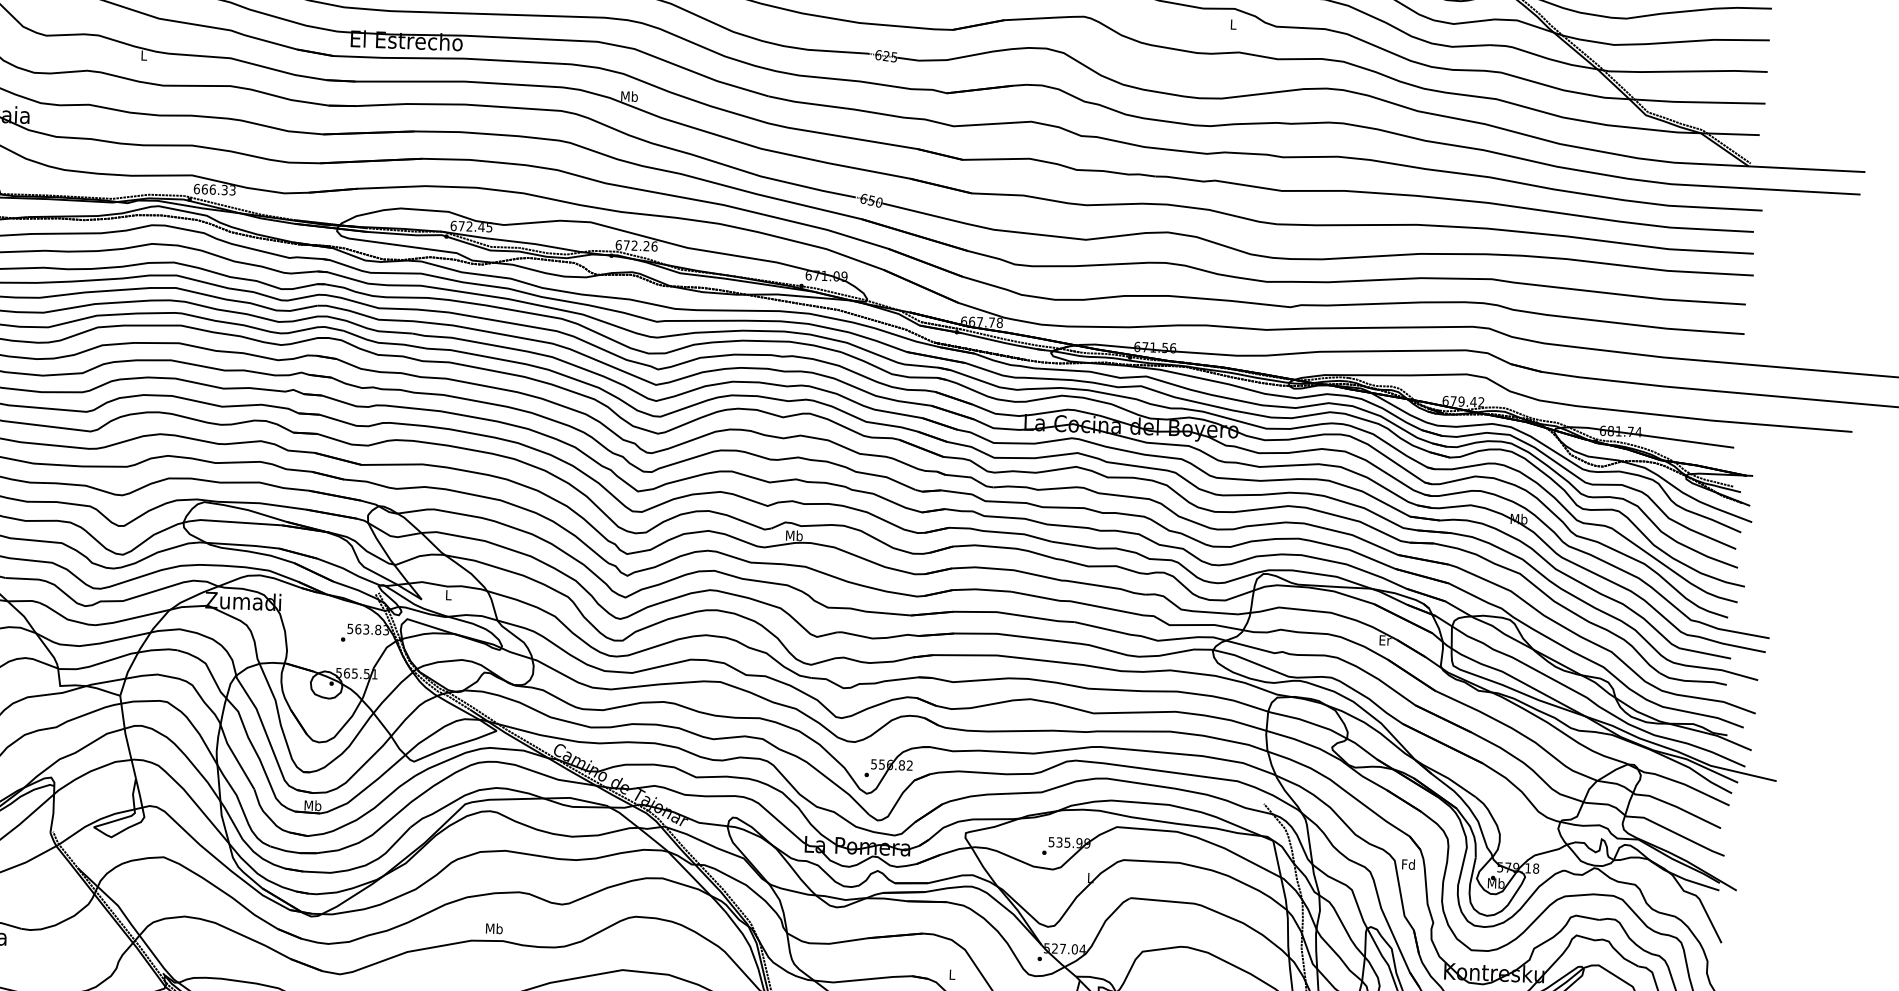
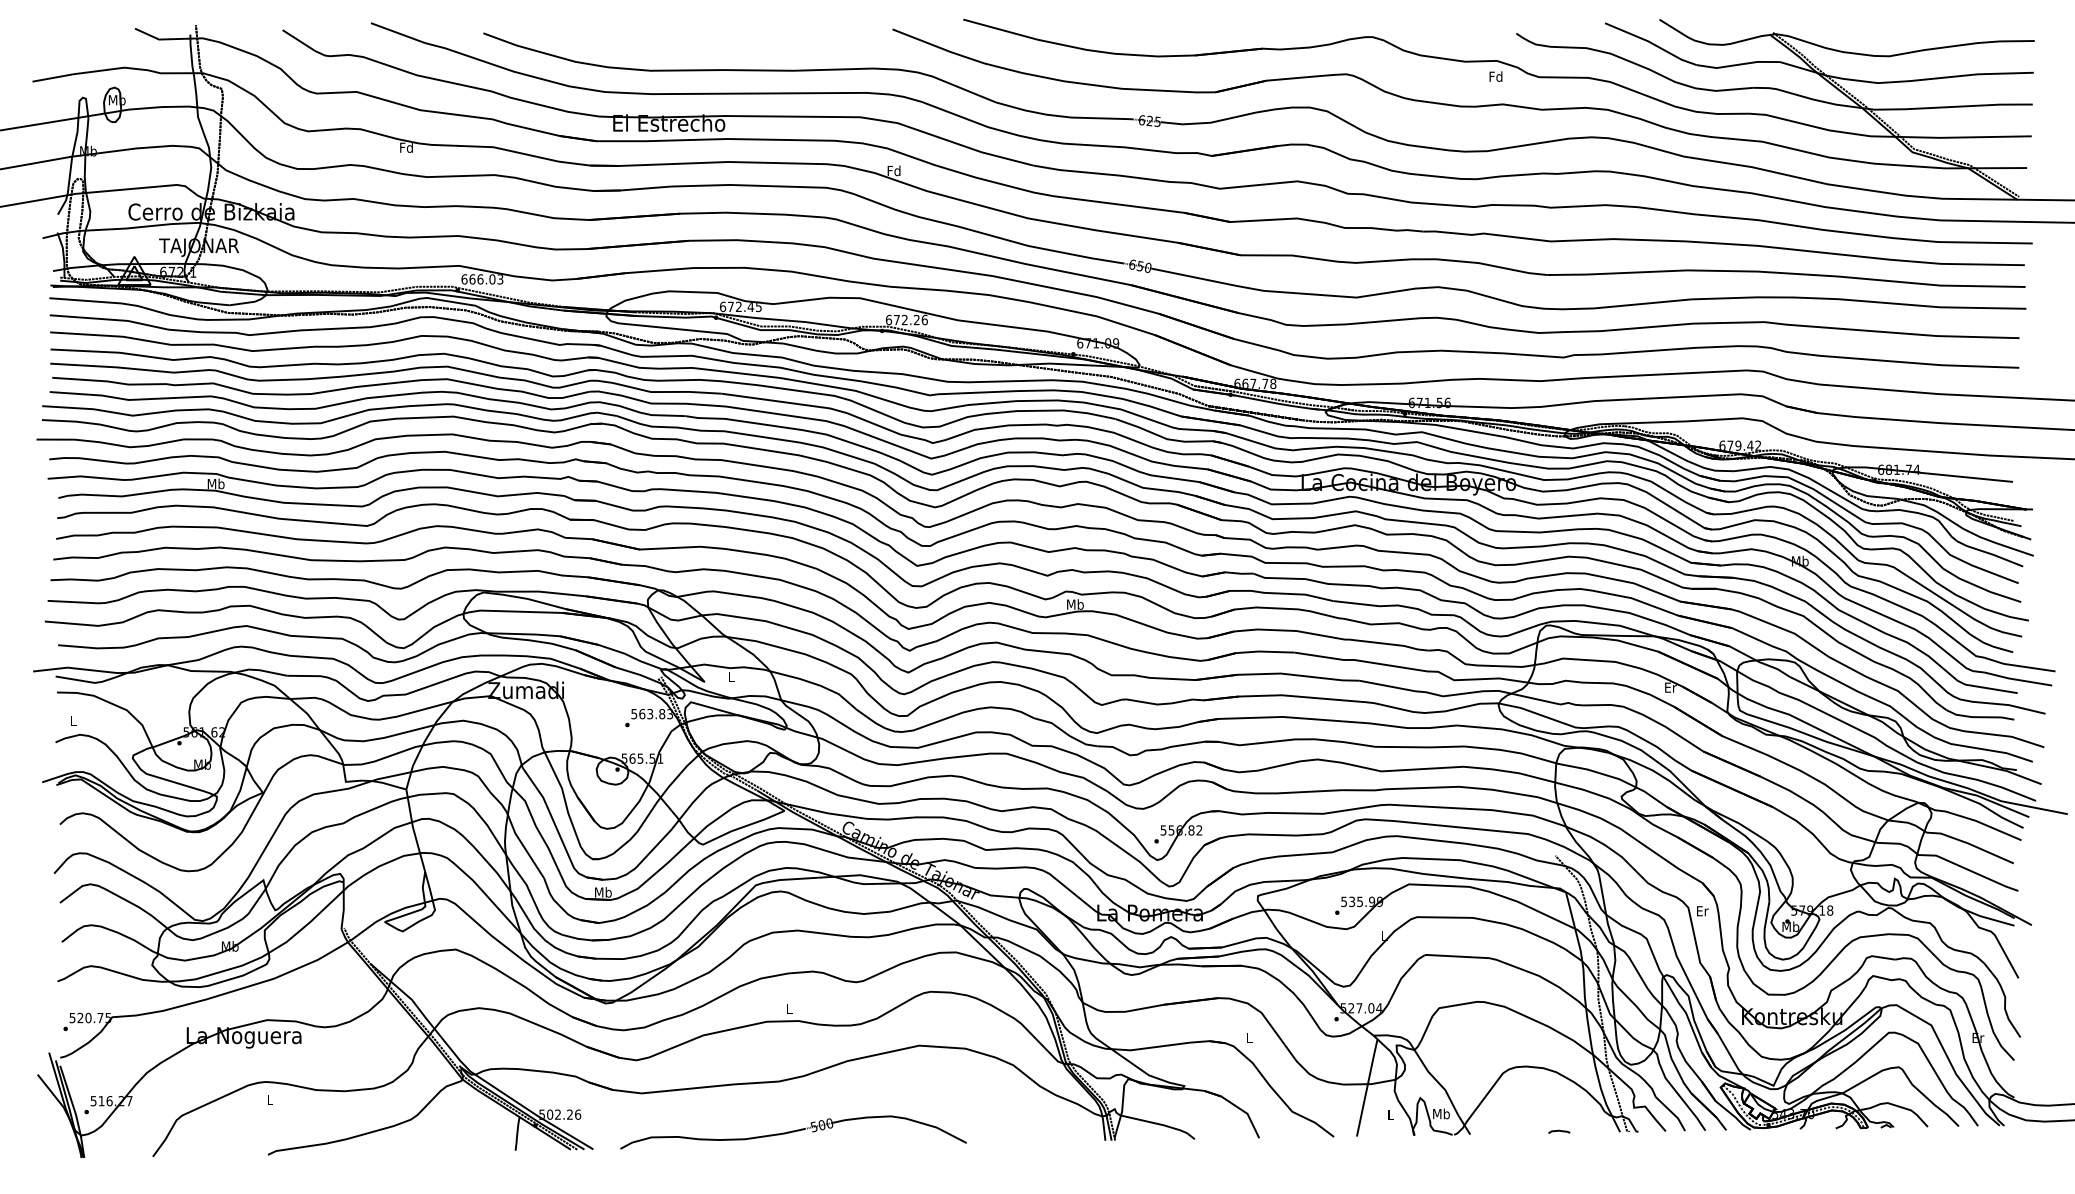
text: (1232, 24) -> (1495, 76), L -> Fd
text: (143, 55) -> (406, 147), L -> Fd
text: (628, 96) -> (893, 170), Mb -> Fd
text: (224, 190) -> (492, 279), 666.33 -> 666.03
text: (1408, 863) -> (1702, 910), Fd -> Er
text: (494, 928) -> (789, 1008), Mb -> L

